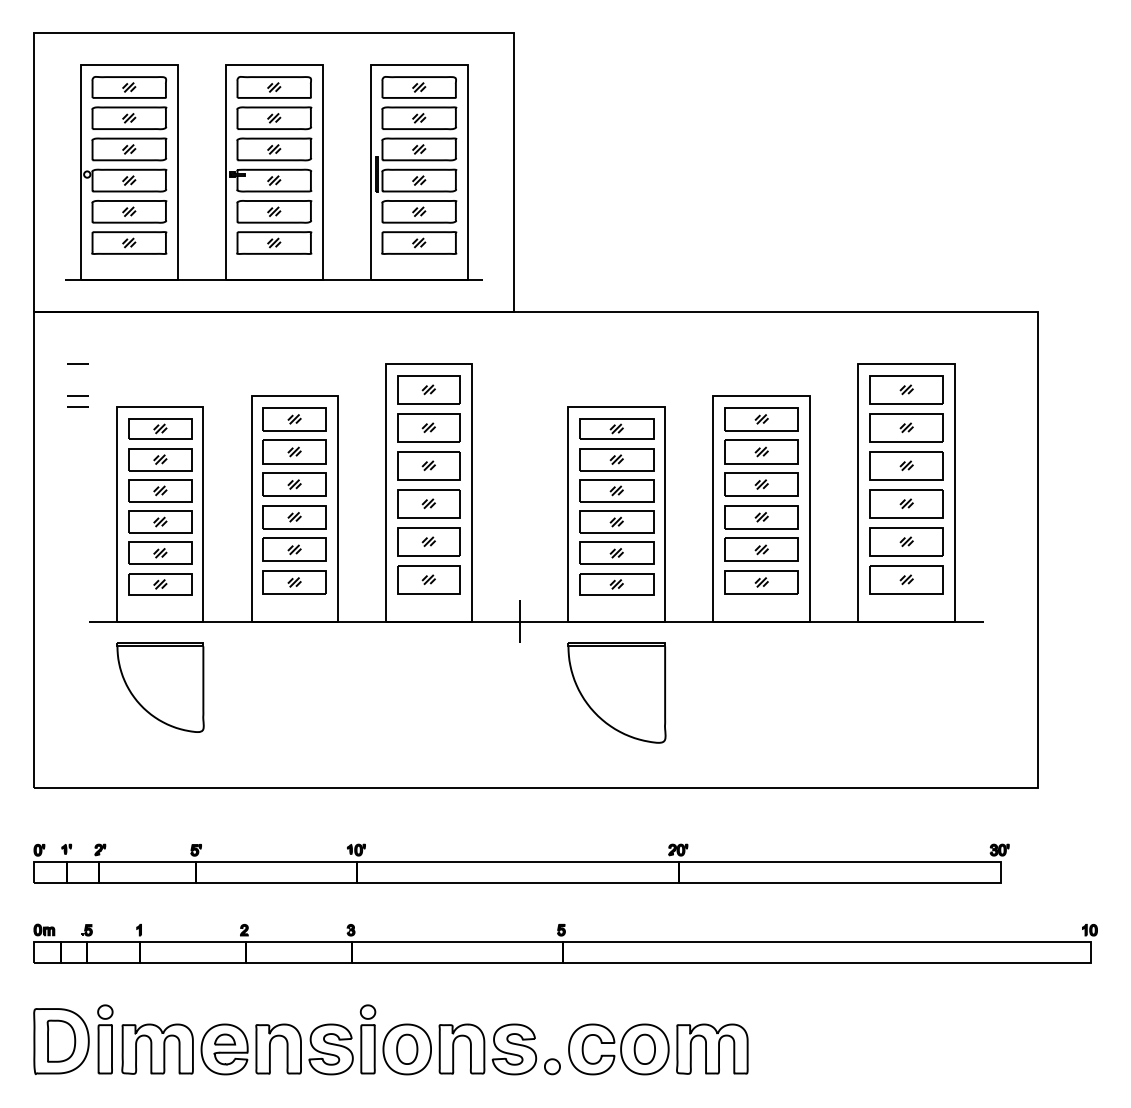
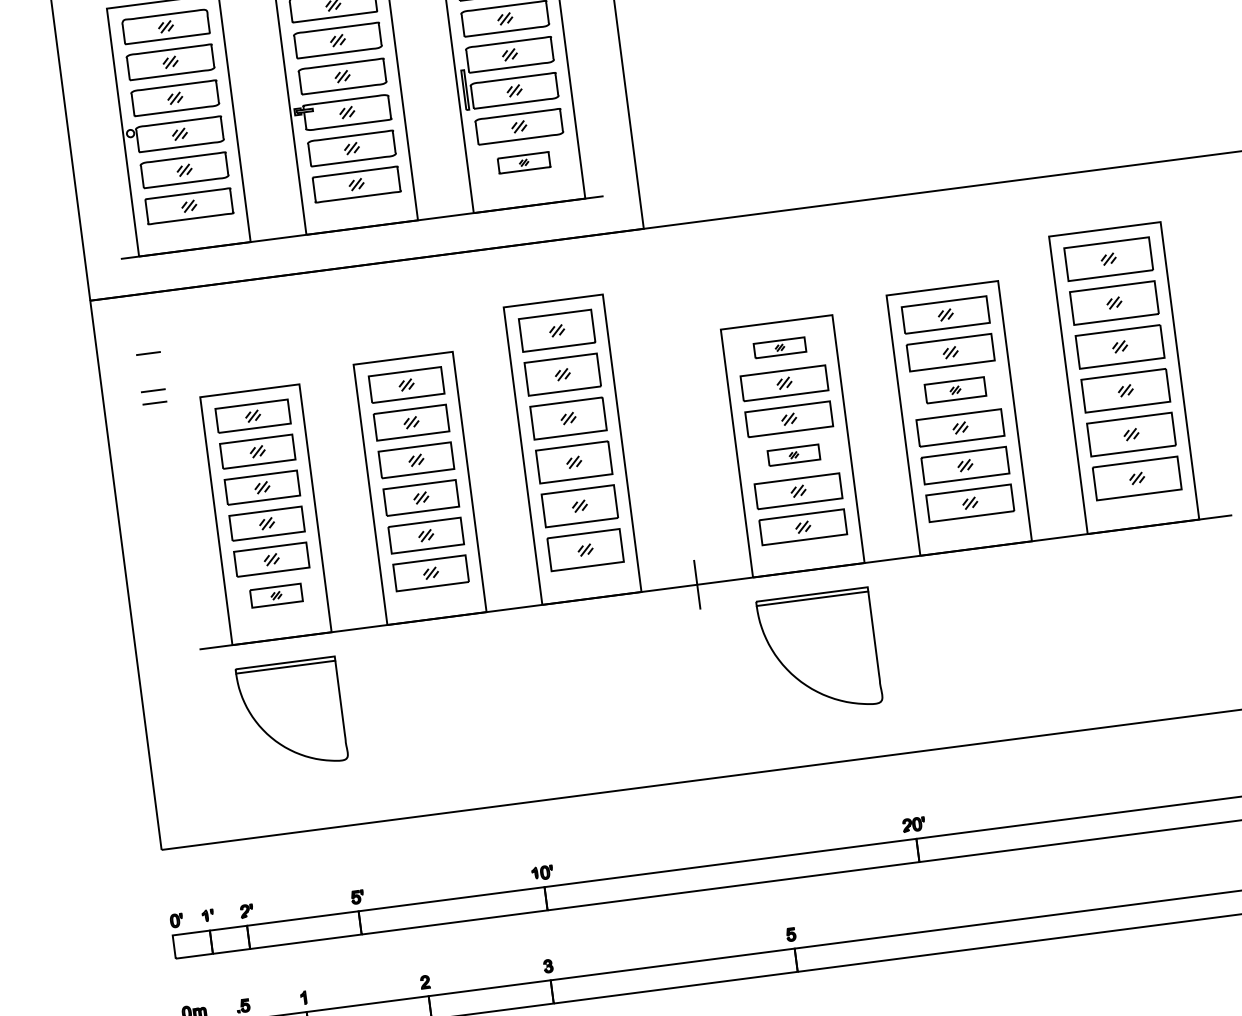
part: (419, 242) -> (524, 162), size x0.6
part: (616, 428) -> (779, 347), size x0.6
part: (761, 484) -> (955, 390), size x0.7
part: (616, 521) -> (793, 454), size x0.6
part: (160, 584) -> (276, 595), size x0.7

